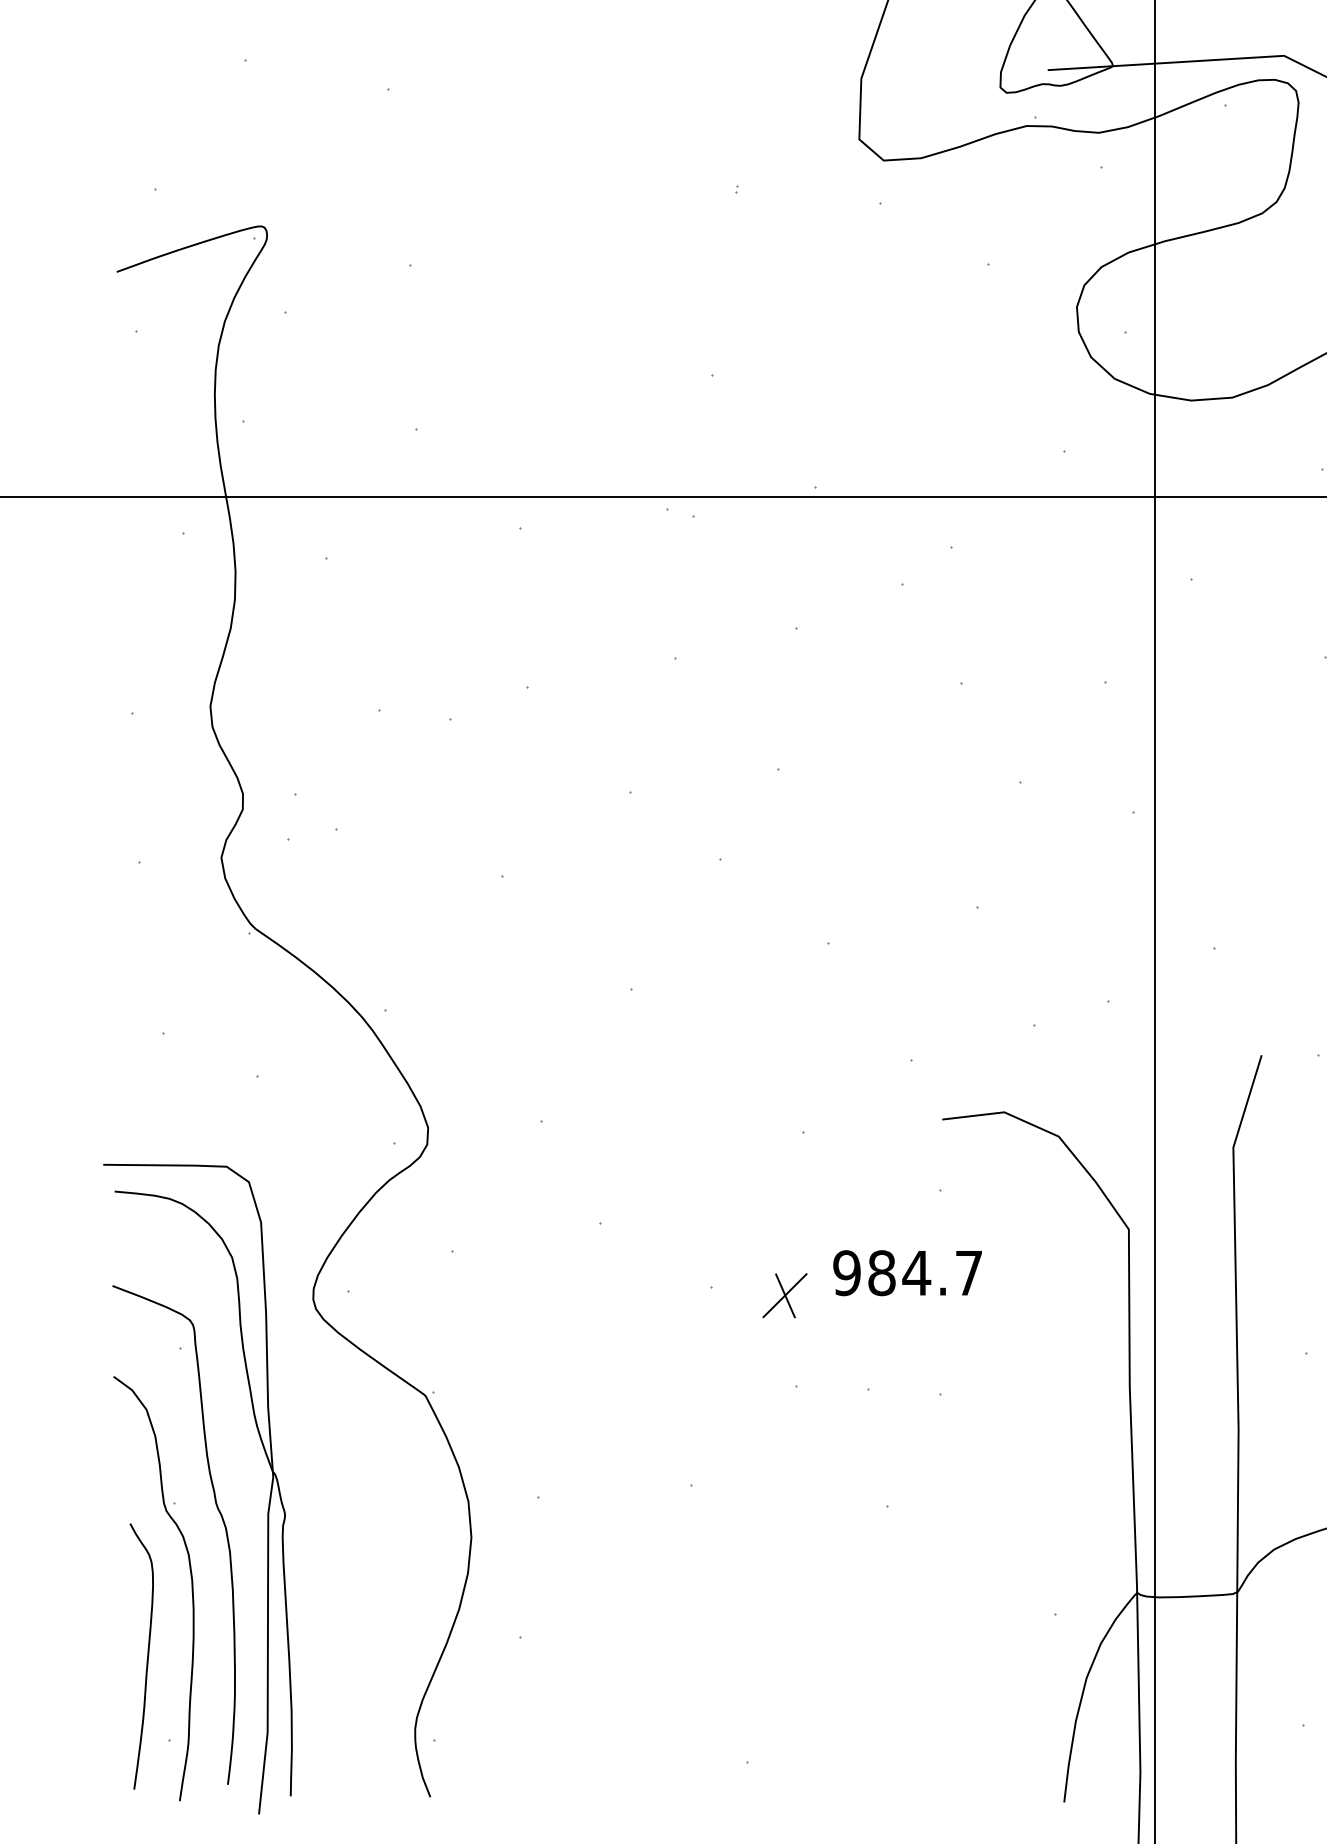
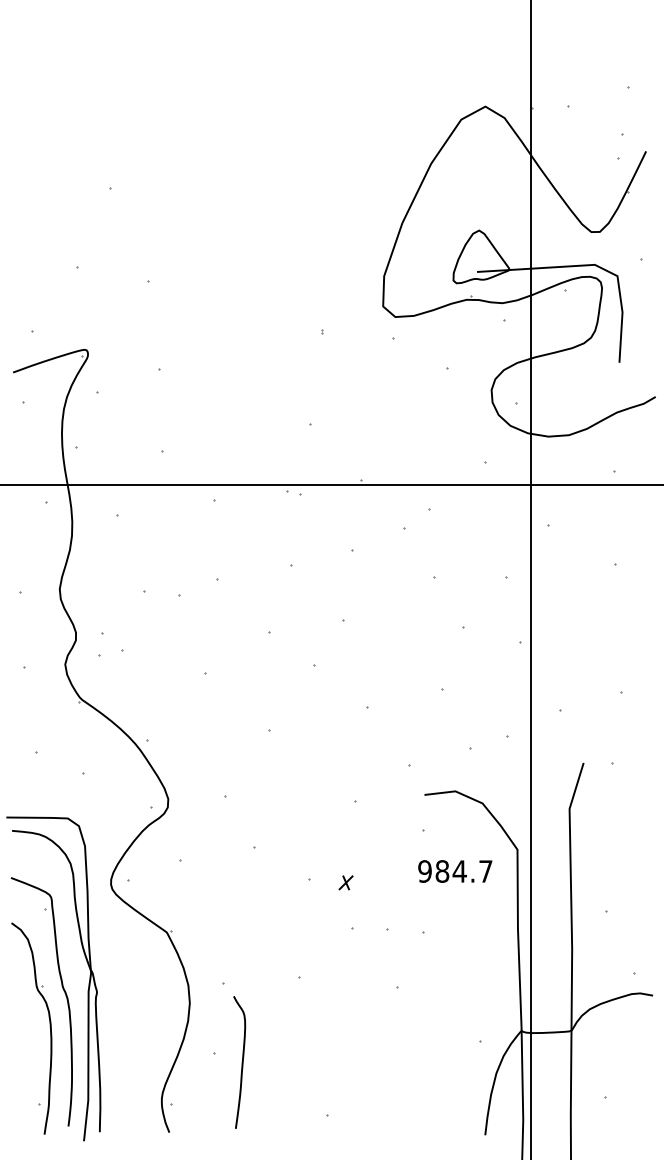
text: (908, 1273) -> (455, 871), moved
part: (783, 1295) -> (345, 882), size x0.6
curve: (145, 1656) -> (241, 1062), moved

